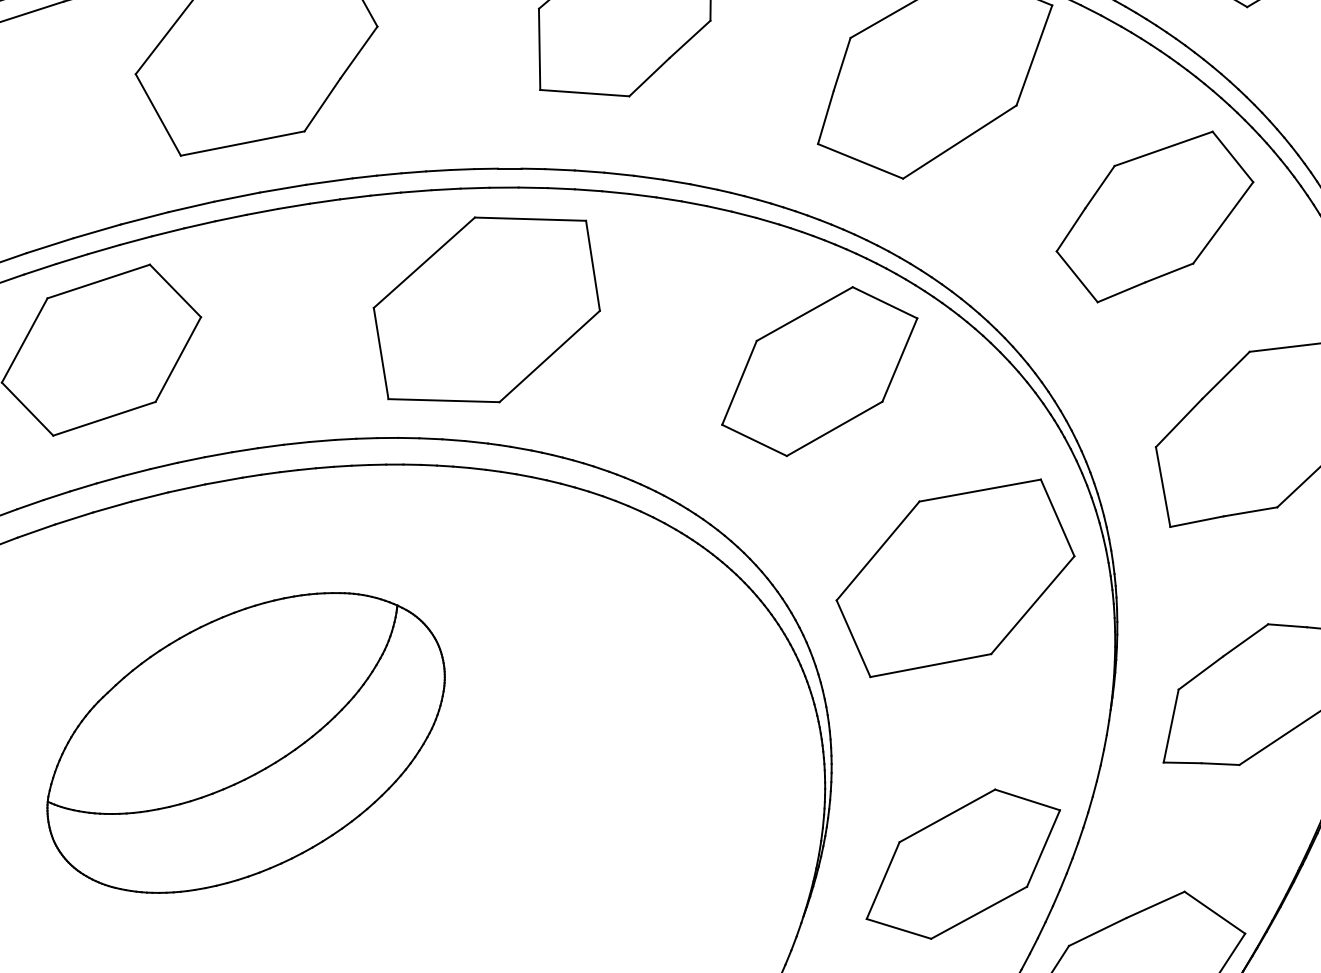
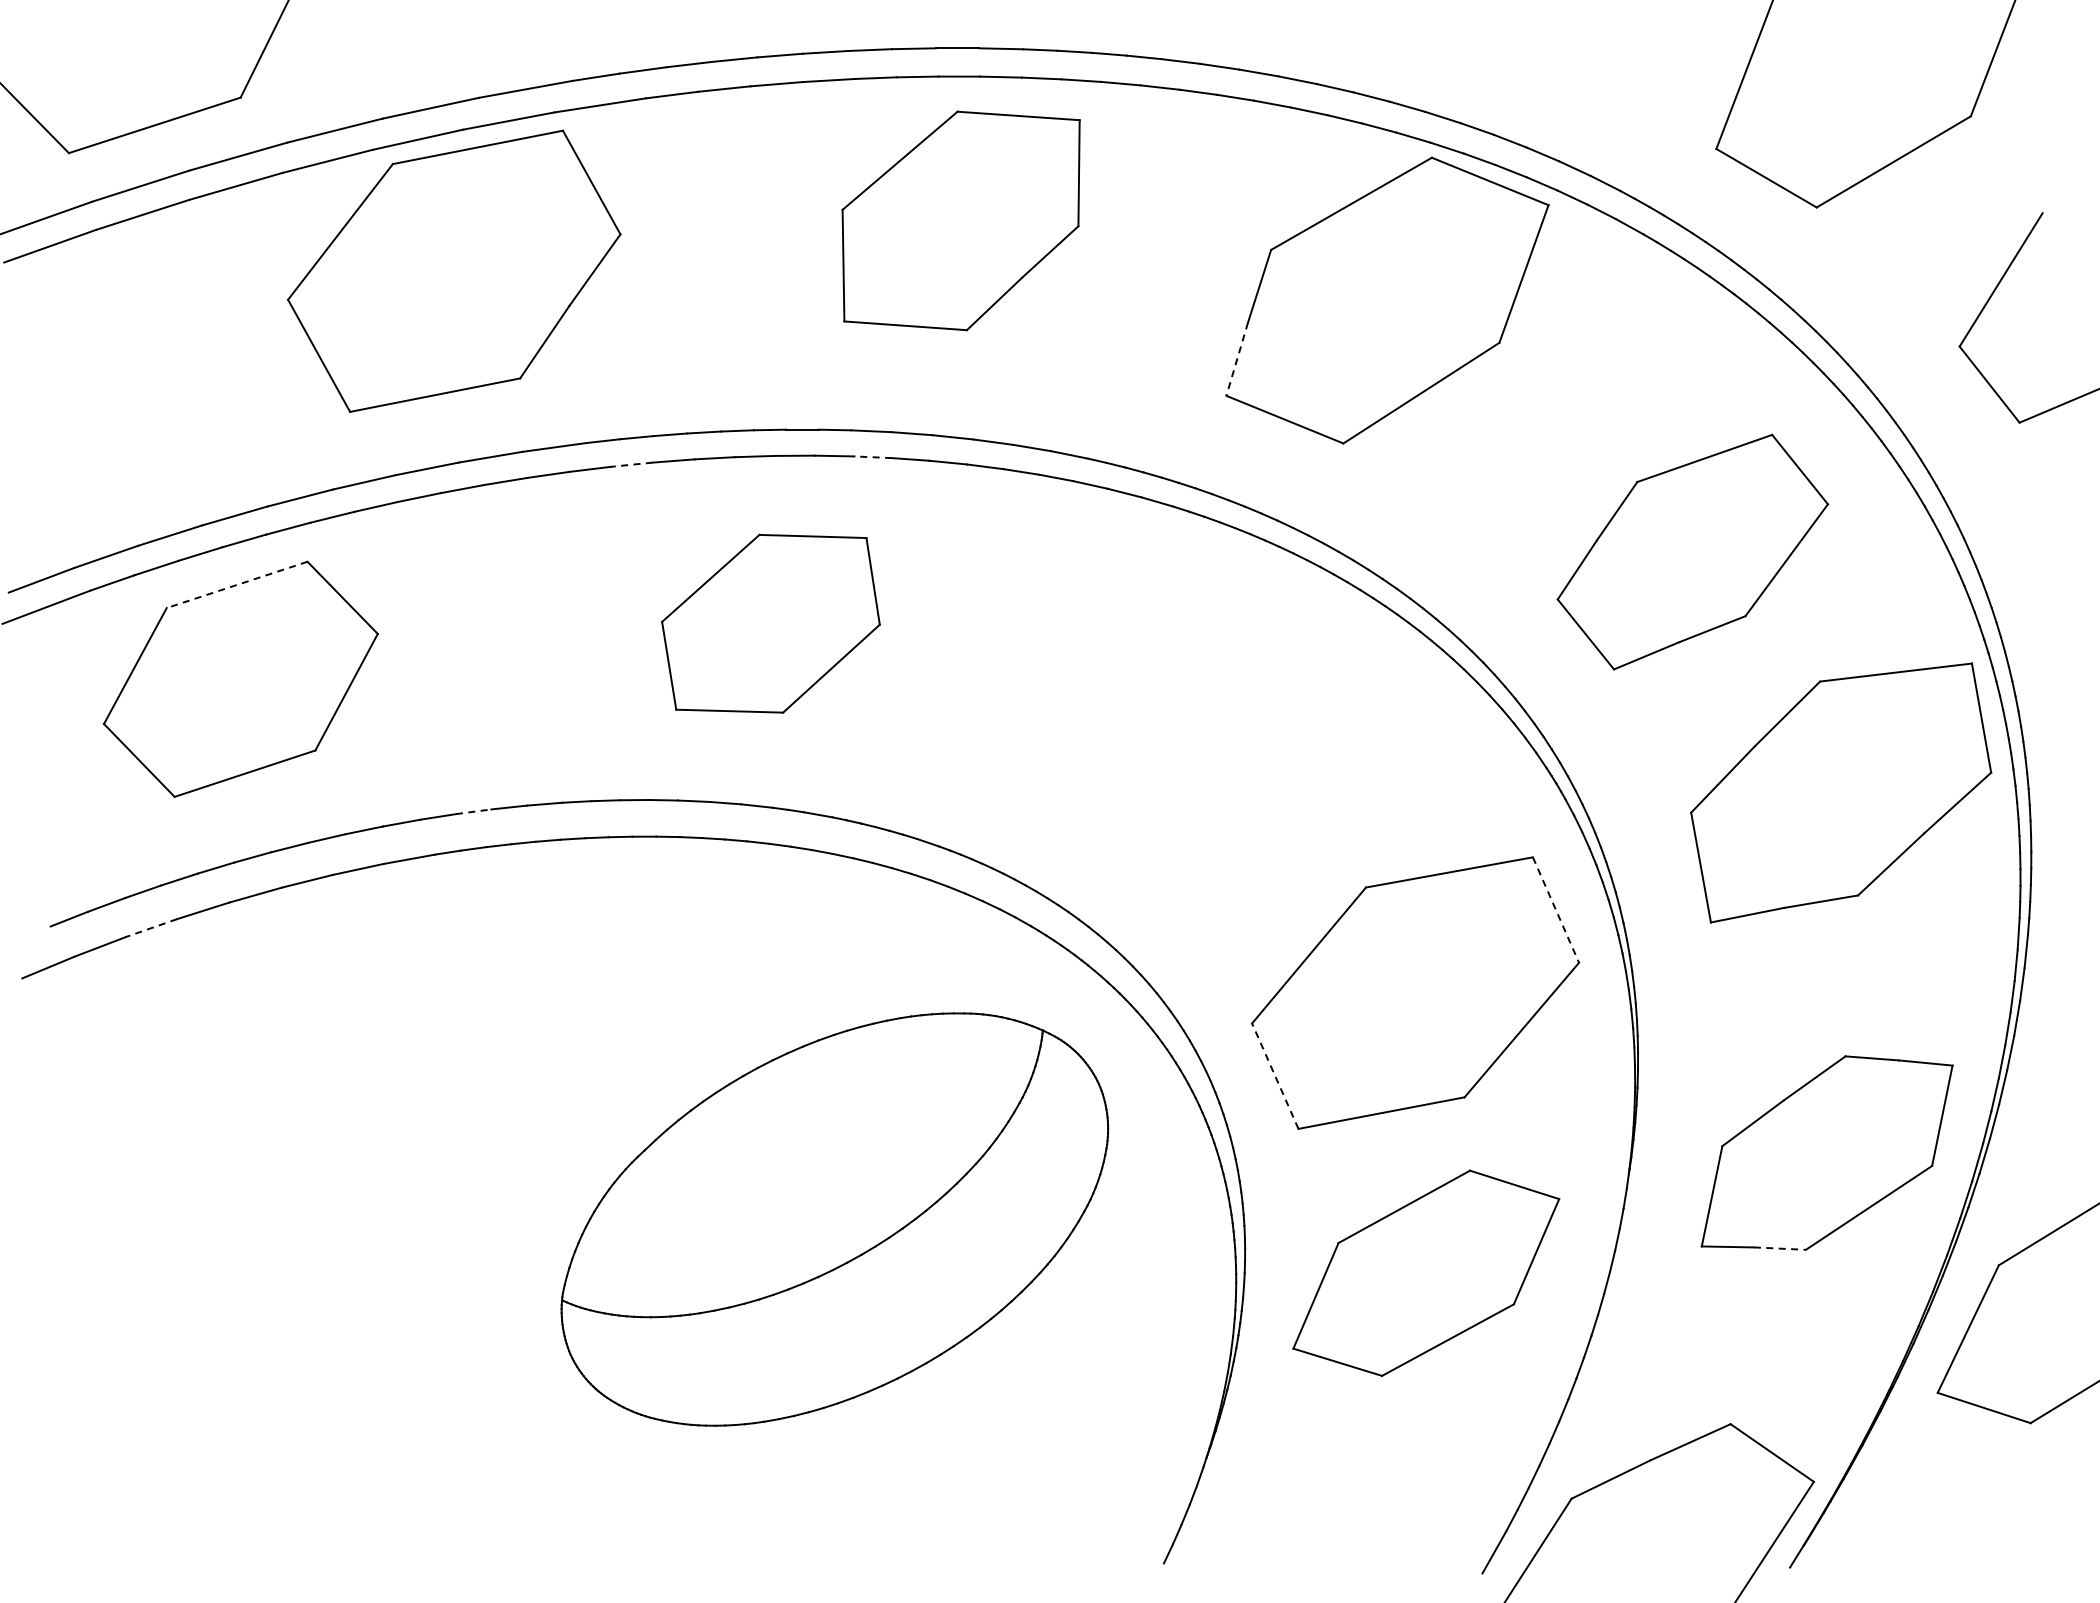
line: (826, 117) -> (1237, 359), solid -> dashed
line: (561, 188) -> (873, 457), solid -> dashed
line: (385, 193) -> (631, 464), solid -> dashed
part: (1154, 216) -> (1692, 551), moved
line: (98, 281) -> (236, 585), solid -> dashed
part: (486, 309) -> (770, 623), size x0.7
part: (819, 371) -> (1228, 708), removed
line: (270, 446) -> (473, 811), solid -> dashed
line: (1057, 518) -> (1555, 910), solid -> dashed
line: (35, 531) -> (150, 928), solid -> dashed
line: (853, 638) -> (1275, 1076), solid -> dashed
part: (245, 742) -> (834, 1219), moved
line: (1220, 764) -> (1780, 1248), solid -> dashed
part: (963, 863) -> (1426, 1272), moved

